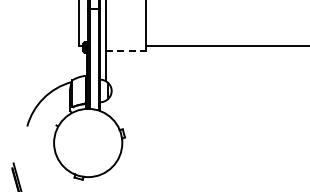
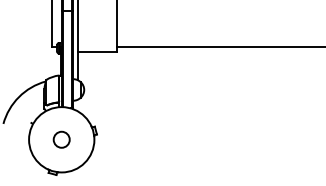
line: (125, 50) -> (97, 51), dashed -> solid
circle: (87, 142) -> (61, 139), added

